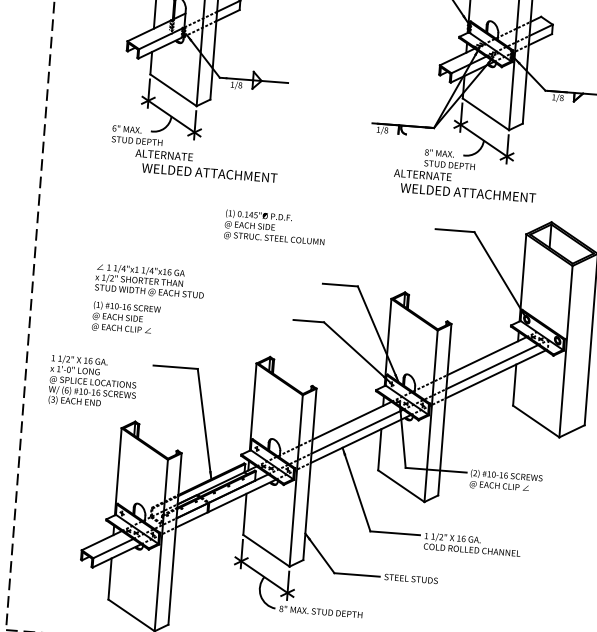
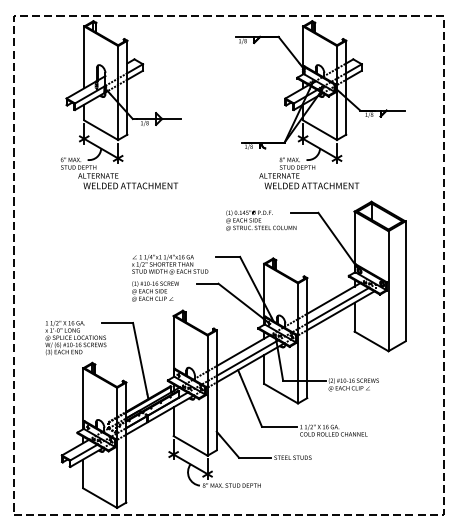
text: (275, 227) -> (261, 220), moved
text: (149, 299) -> (170, 277), moved
text: (92, 381) -> (75, 337), moved

